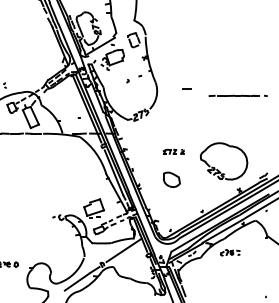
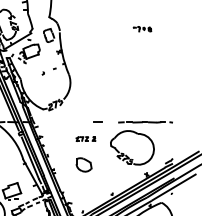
part: (234, 33) -> (142, 29), added
line: (186, 88) -> (97, 122), moved
line: (237, 95) -> (144, 122), moved

